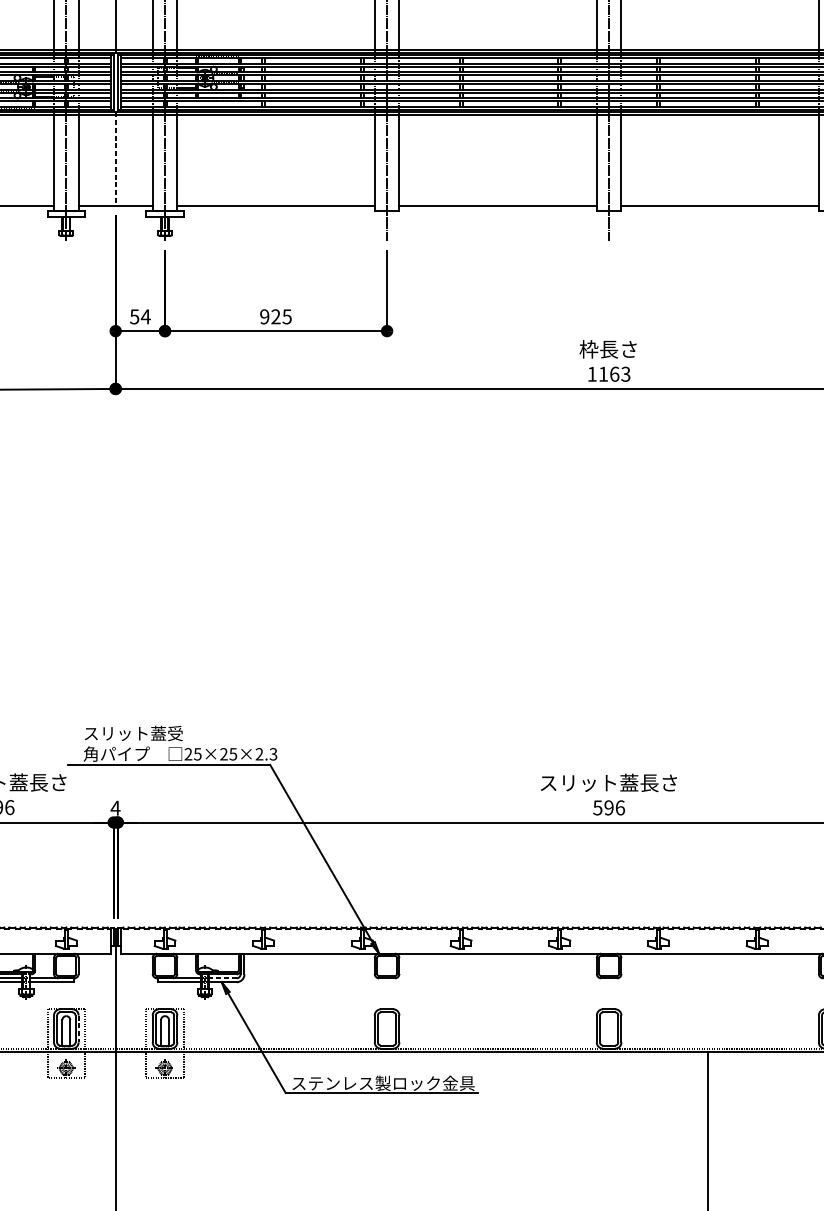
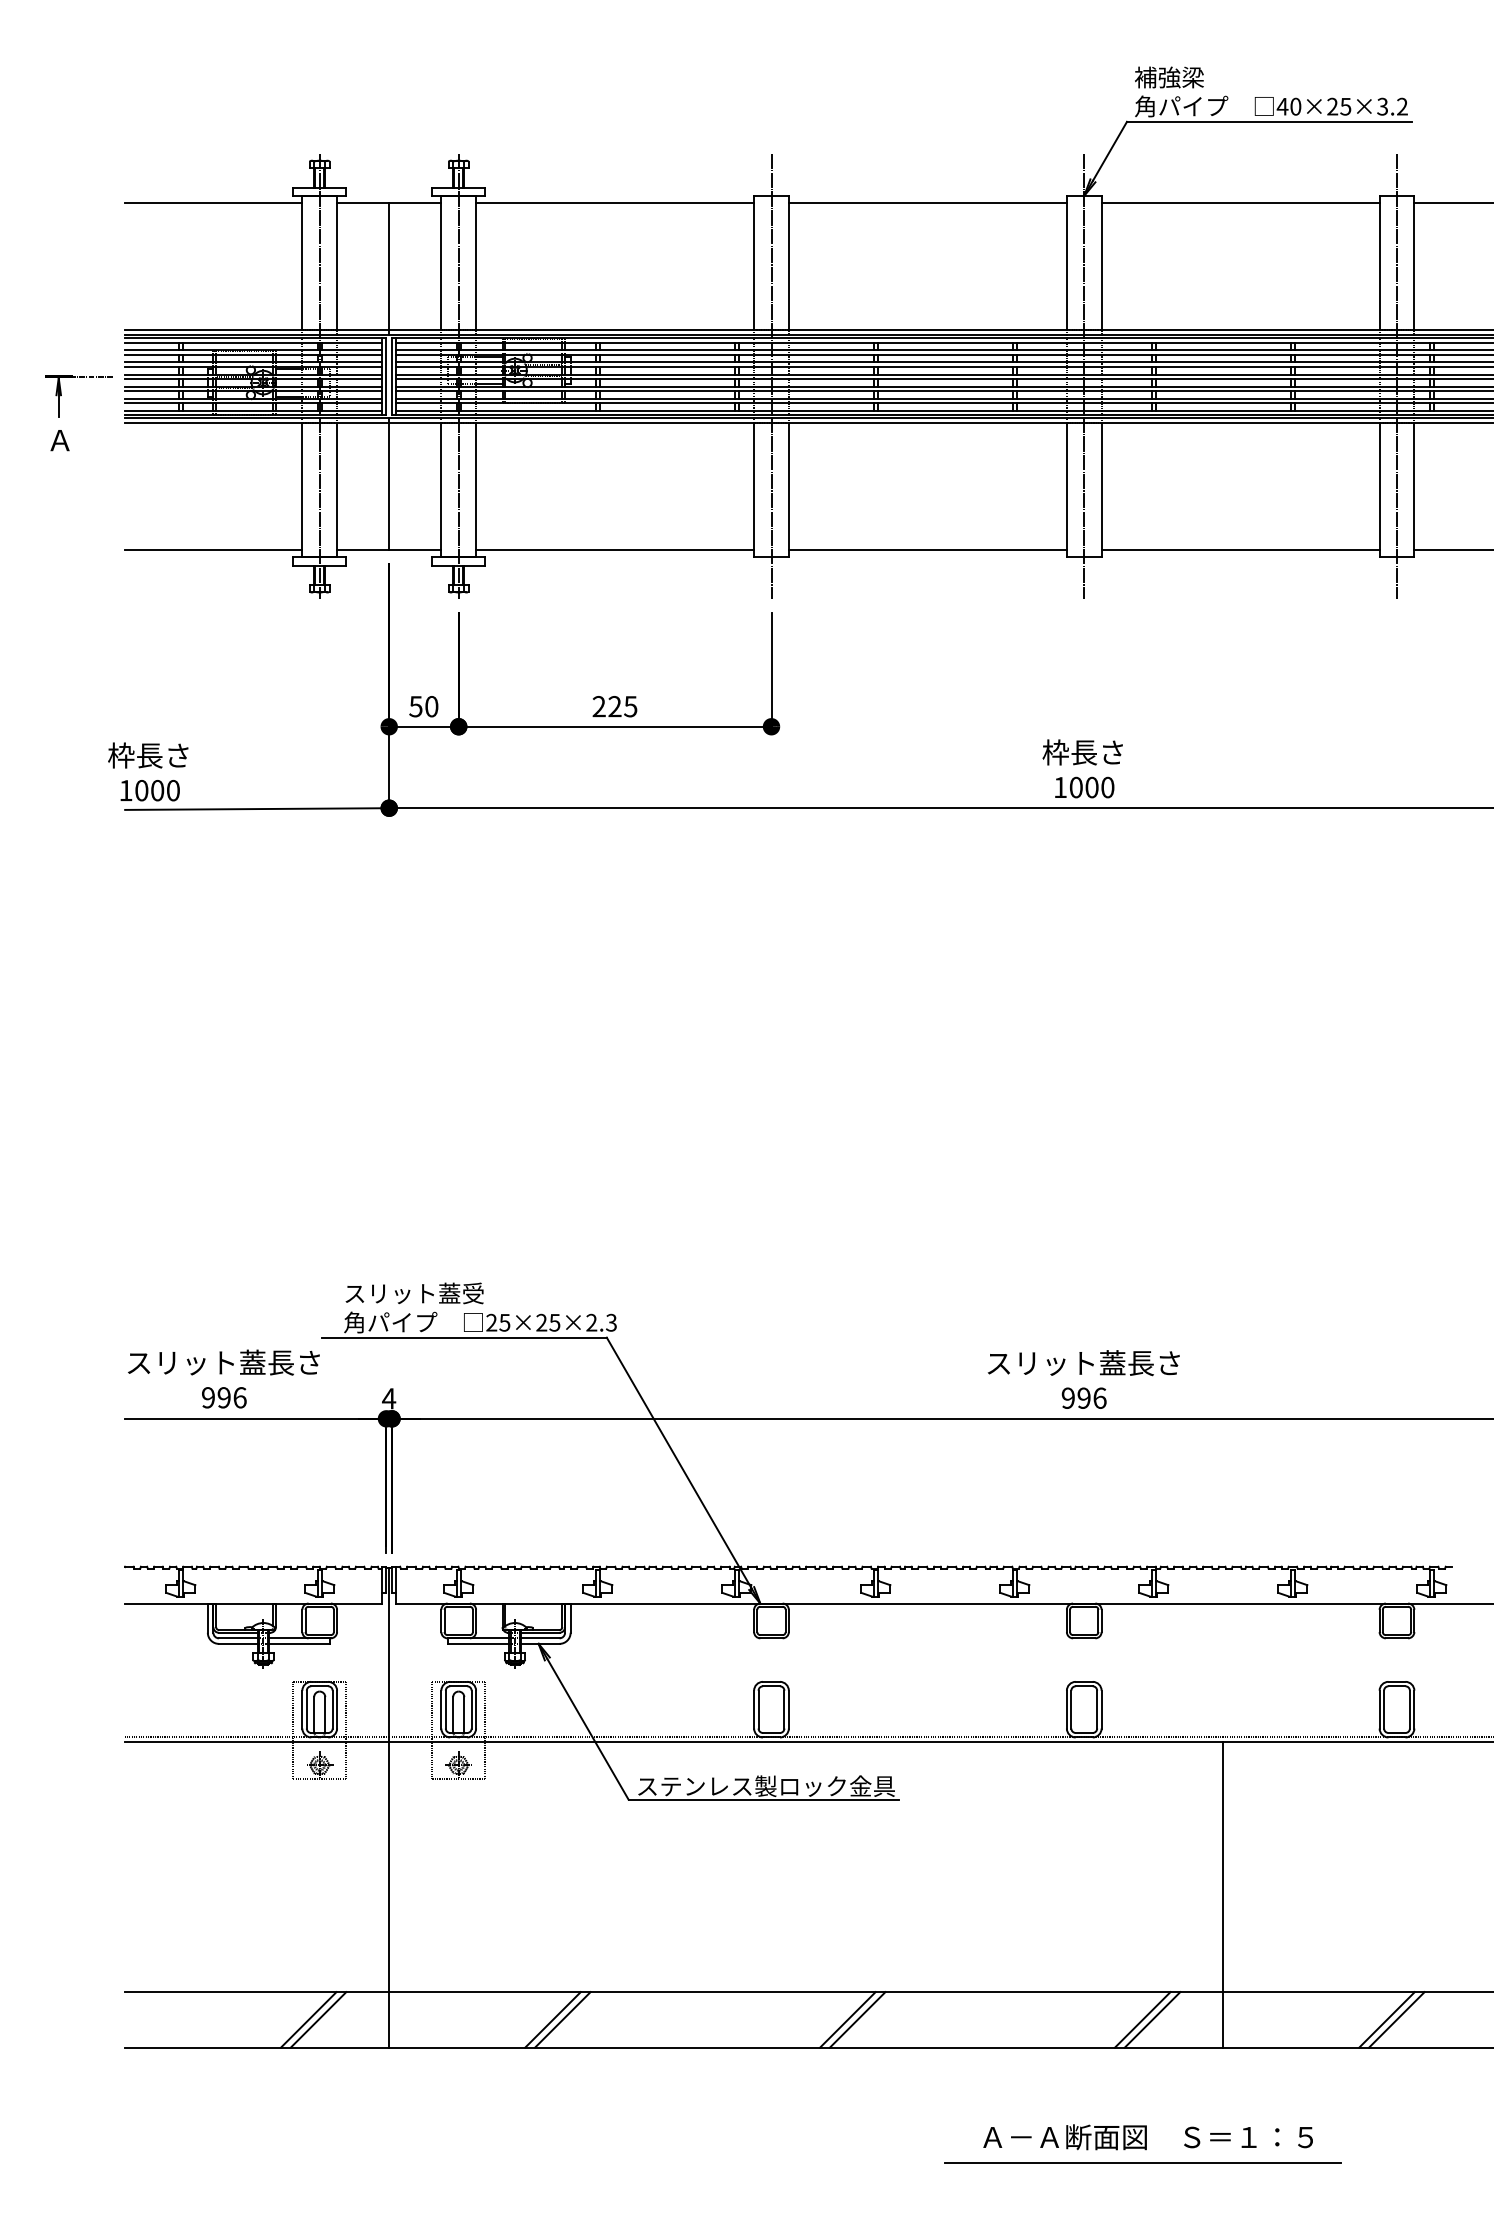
line: (115, 159) -> (389, 484), dashed -> solid
text: (145, 316) -> (431, 706), 54 -> 50
text: (264, 316) -> (598, 706), 925 -> 225
text: (614, 374) -> (1091, 787), 1163 -> 1000
text: (597, 807) -> (1067, 1397), 596 -> 996
line: (222, 978) -> (539, 1638), dashed -> solid
line: (78, 1028) -> (337, 1709), dashed -> solid

